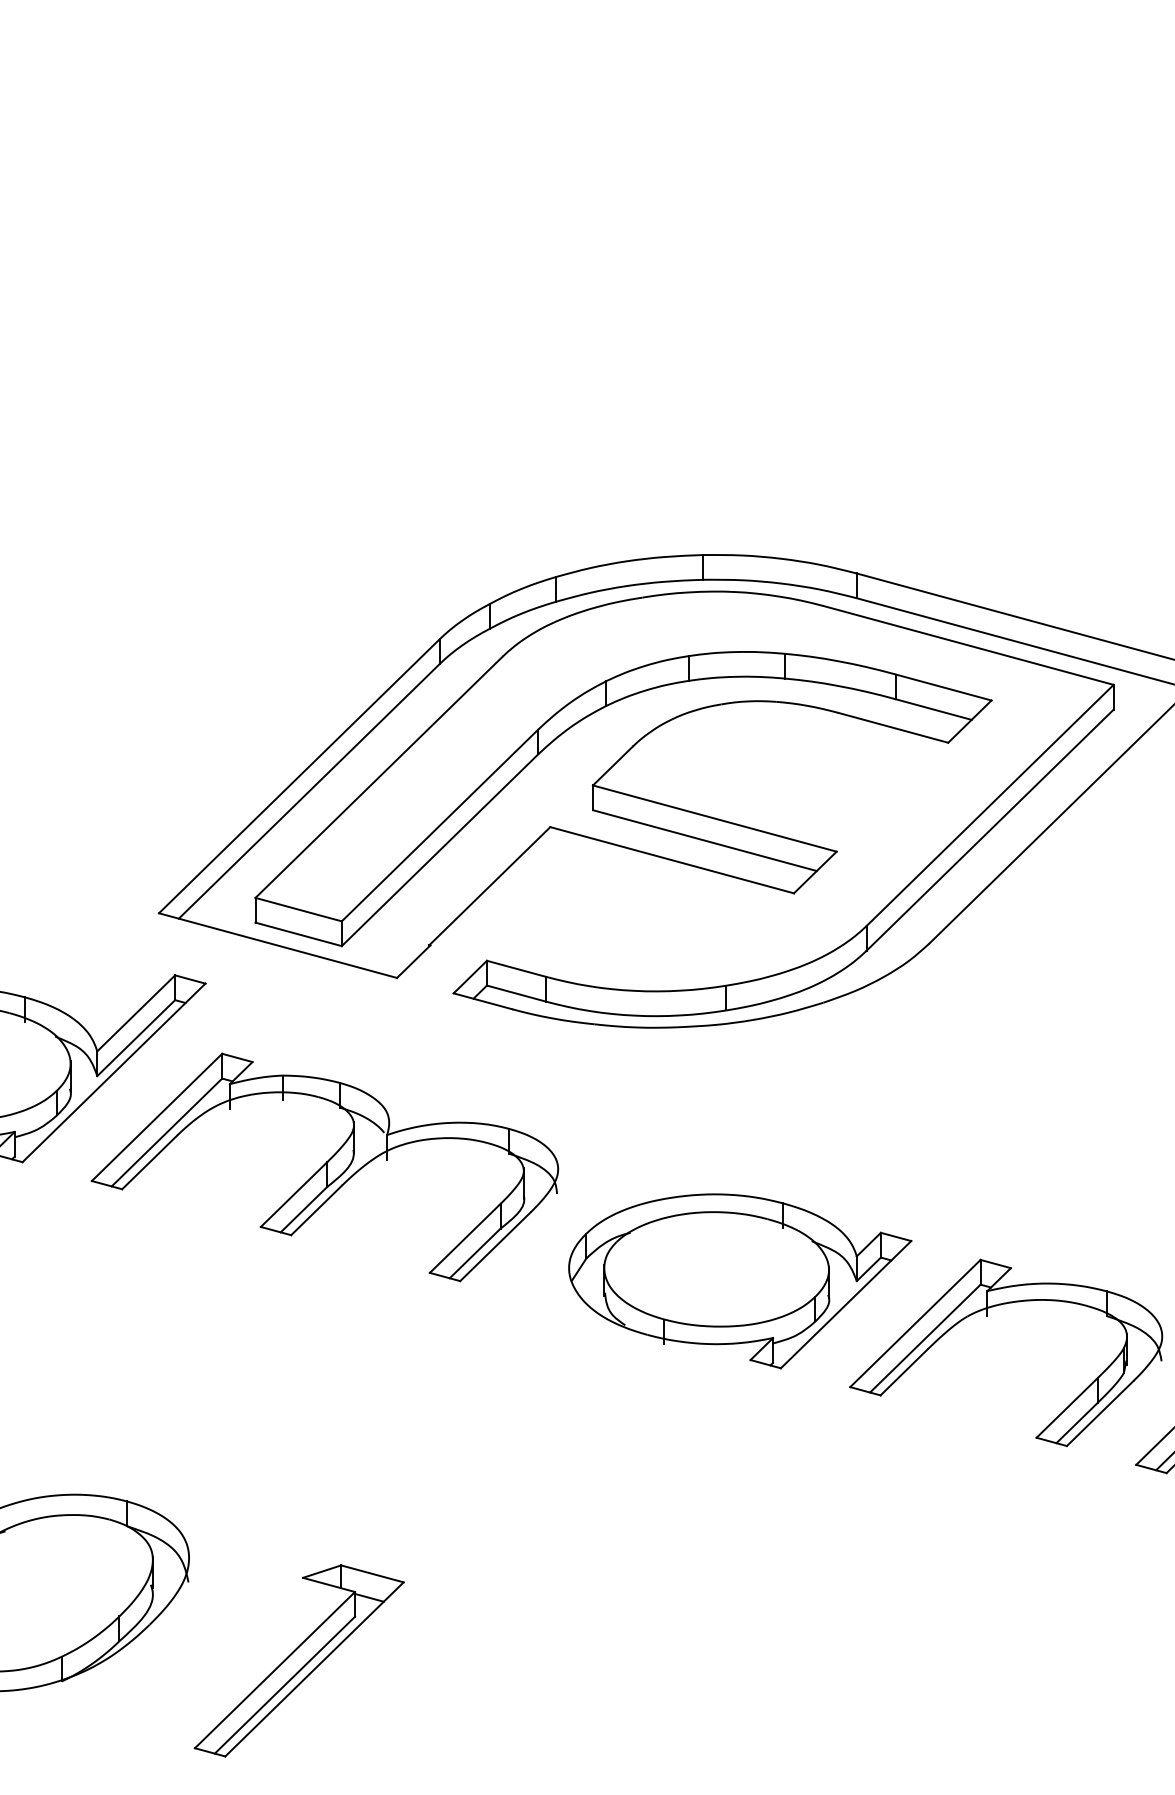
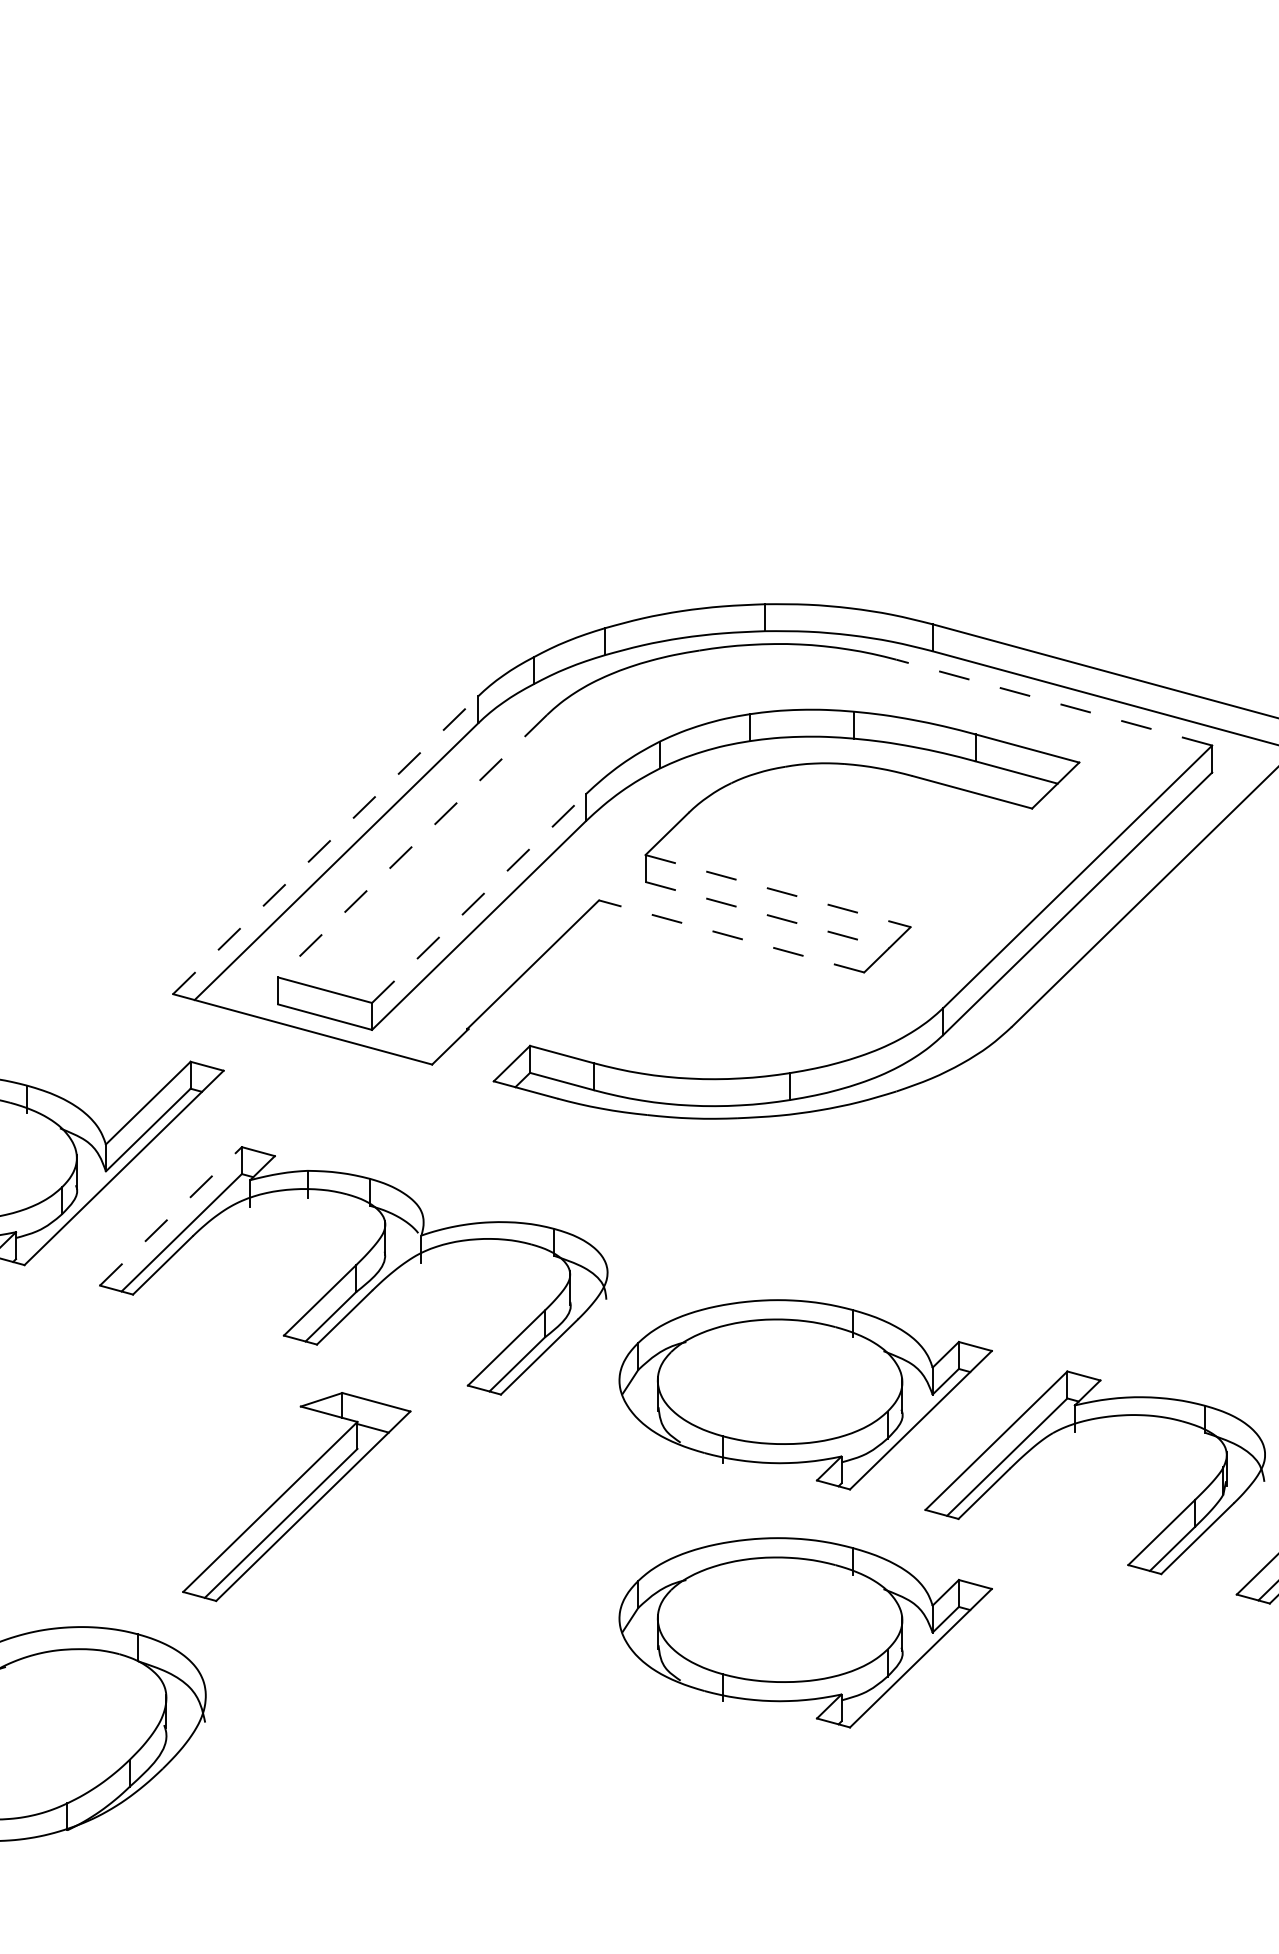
line: (968, 645) -> (1054, 702), solid -> dashed
line: (299, 775) -> (326, 844), solid -> dashed
line: (378, 777) -> (412, 846), solid -> dashed
line: (715, 818) -> (778, 891), solid -> dashed
line: (440, 825) -> (479, 898), solid -> dashed
line: (705, 840) -> (767, 915), solid -> dashed
line: (672, 860) -> (731, 936), solid -> dashed
line: (157, 1117) -> (171, 1216), solid -> dashed
part: (740, 1499) -> (805, 1632), added
part: (299, 1661) -> (296, 1497), moved

